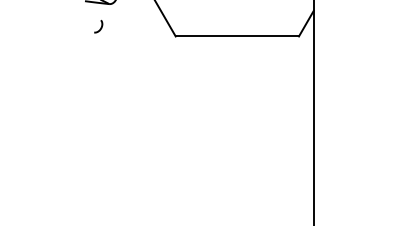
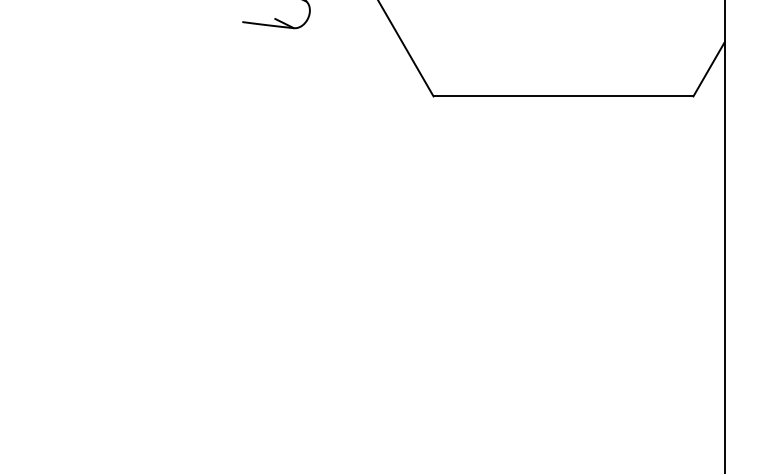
curve: (100, 27) -> (275, 77), removed

